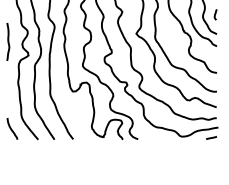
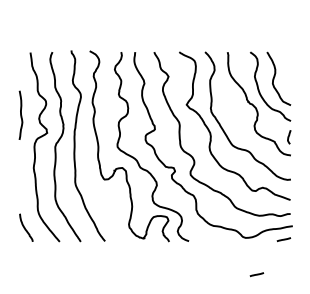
curve: (215, 14) -> (289, 137), moved
line: (190, 164) -> (256, 274), added

